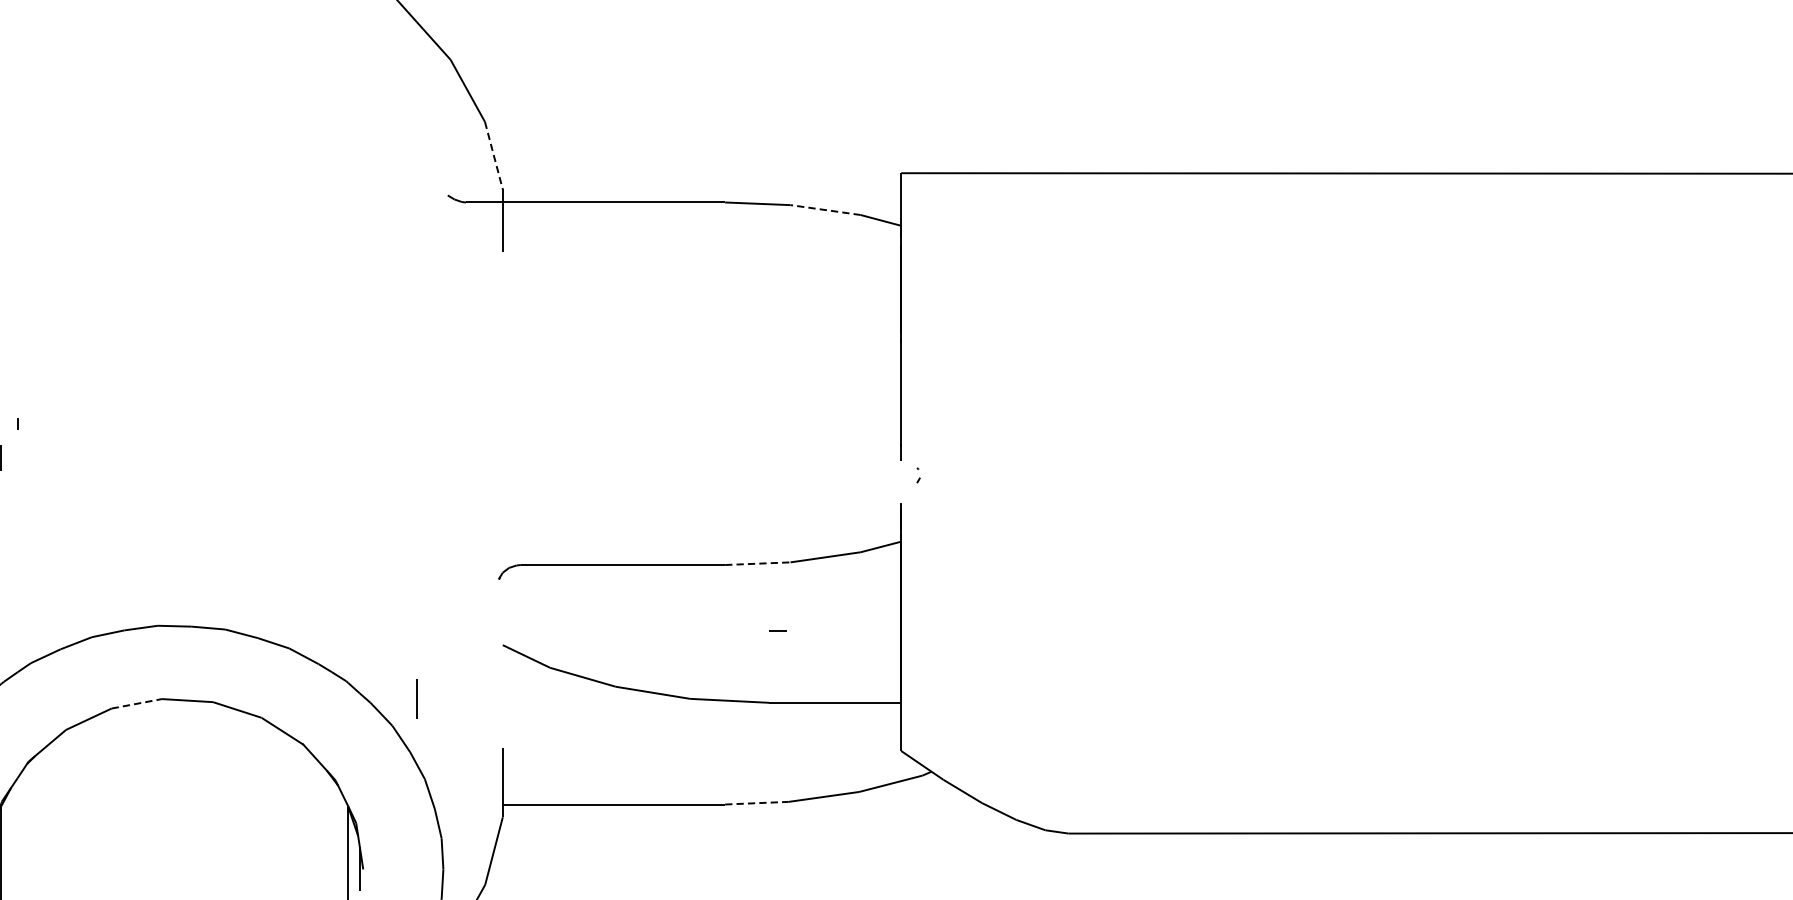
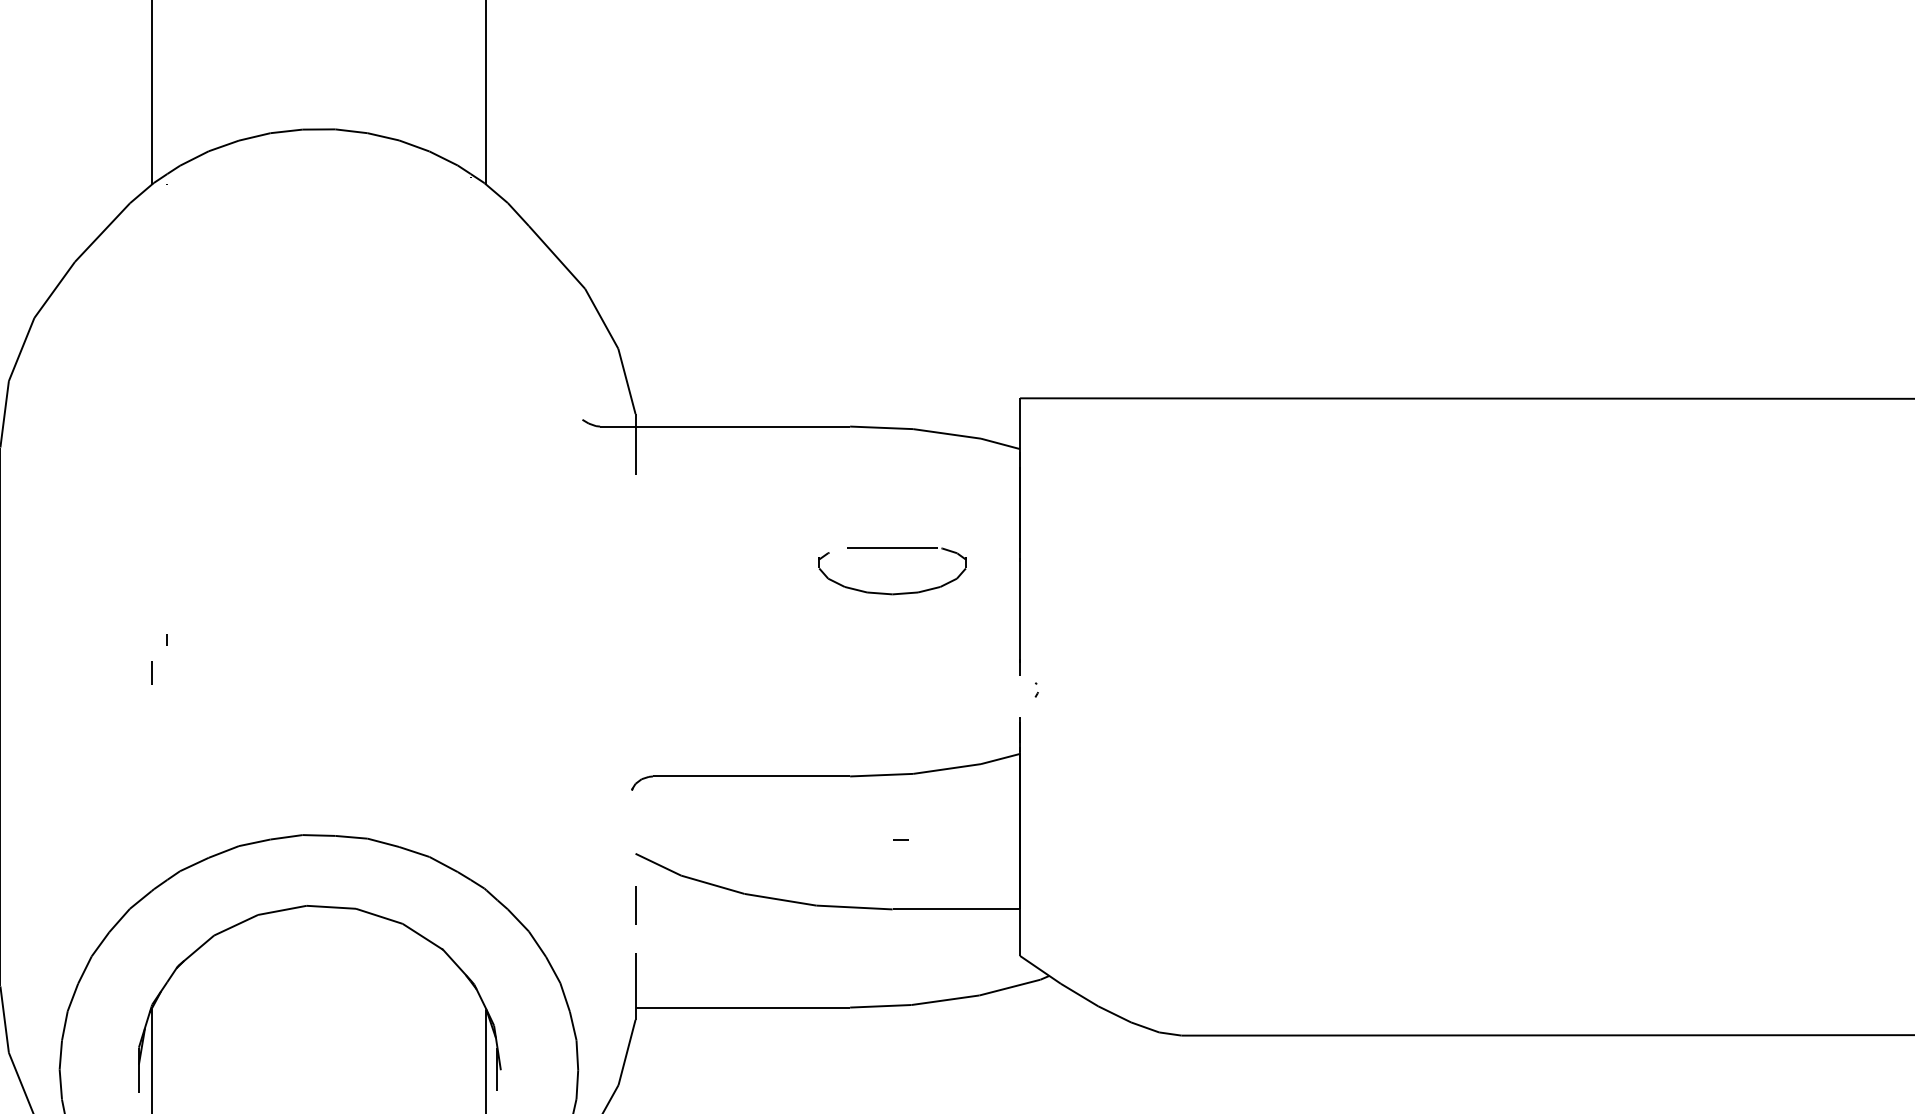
line: (493, 155) -> (626, 381), dashed -> solid
line: (825, 209) -> (946, 433), dashed -> solid
part: (769, 375) -> (892, 593), added
line: (757, 564) -> (881, 775), dashed -> solid
line: (416, 698) -> (635, 905), moved
line: (136, 703) -> (282, 910), dashed -> solid
line: (756, 803) -> (880, 1006), dashed -> solid

